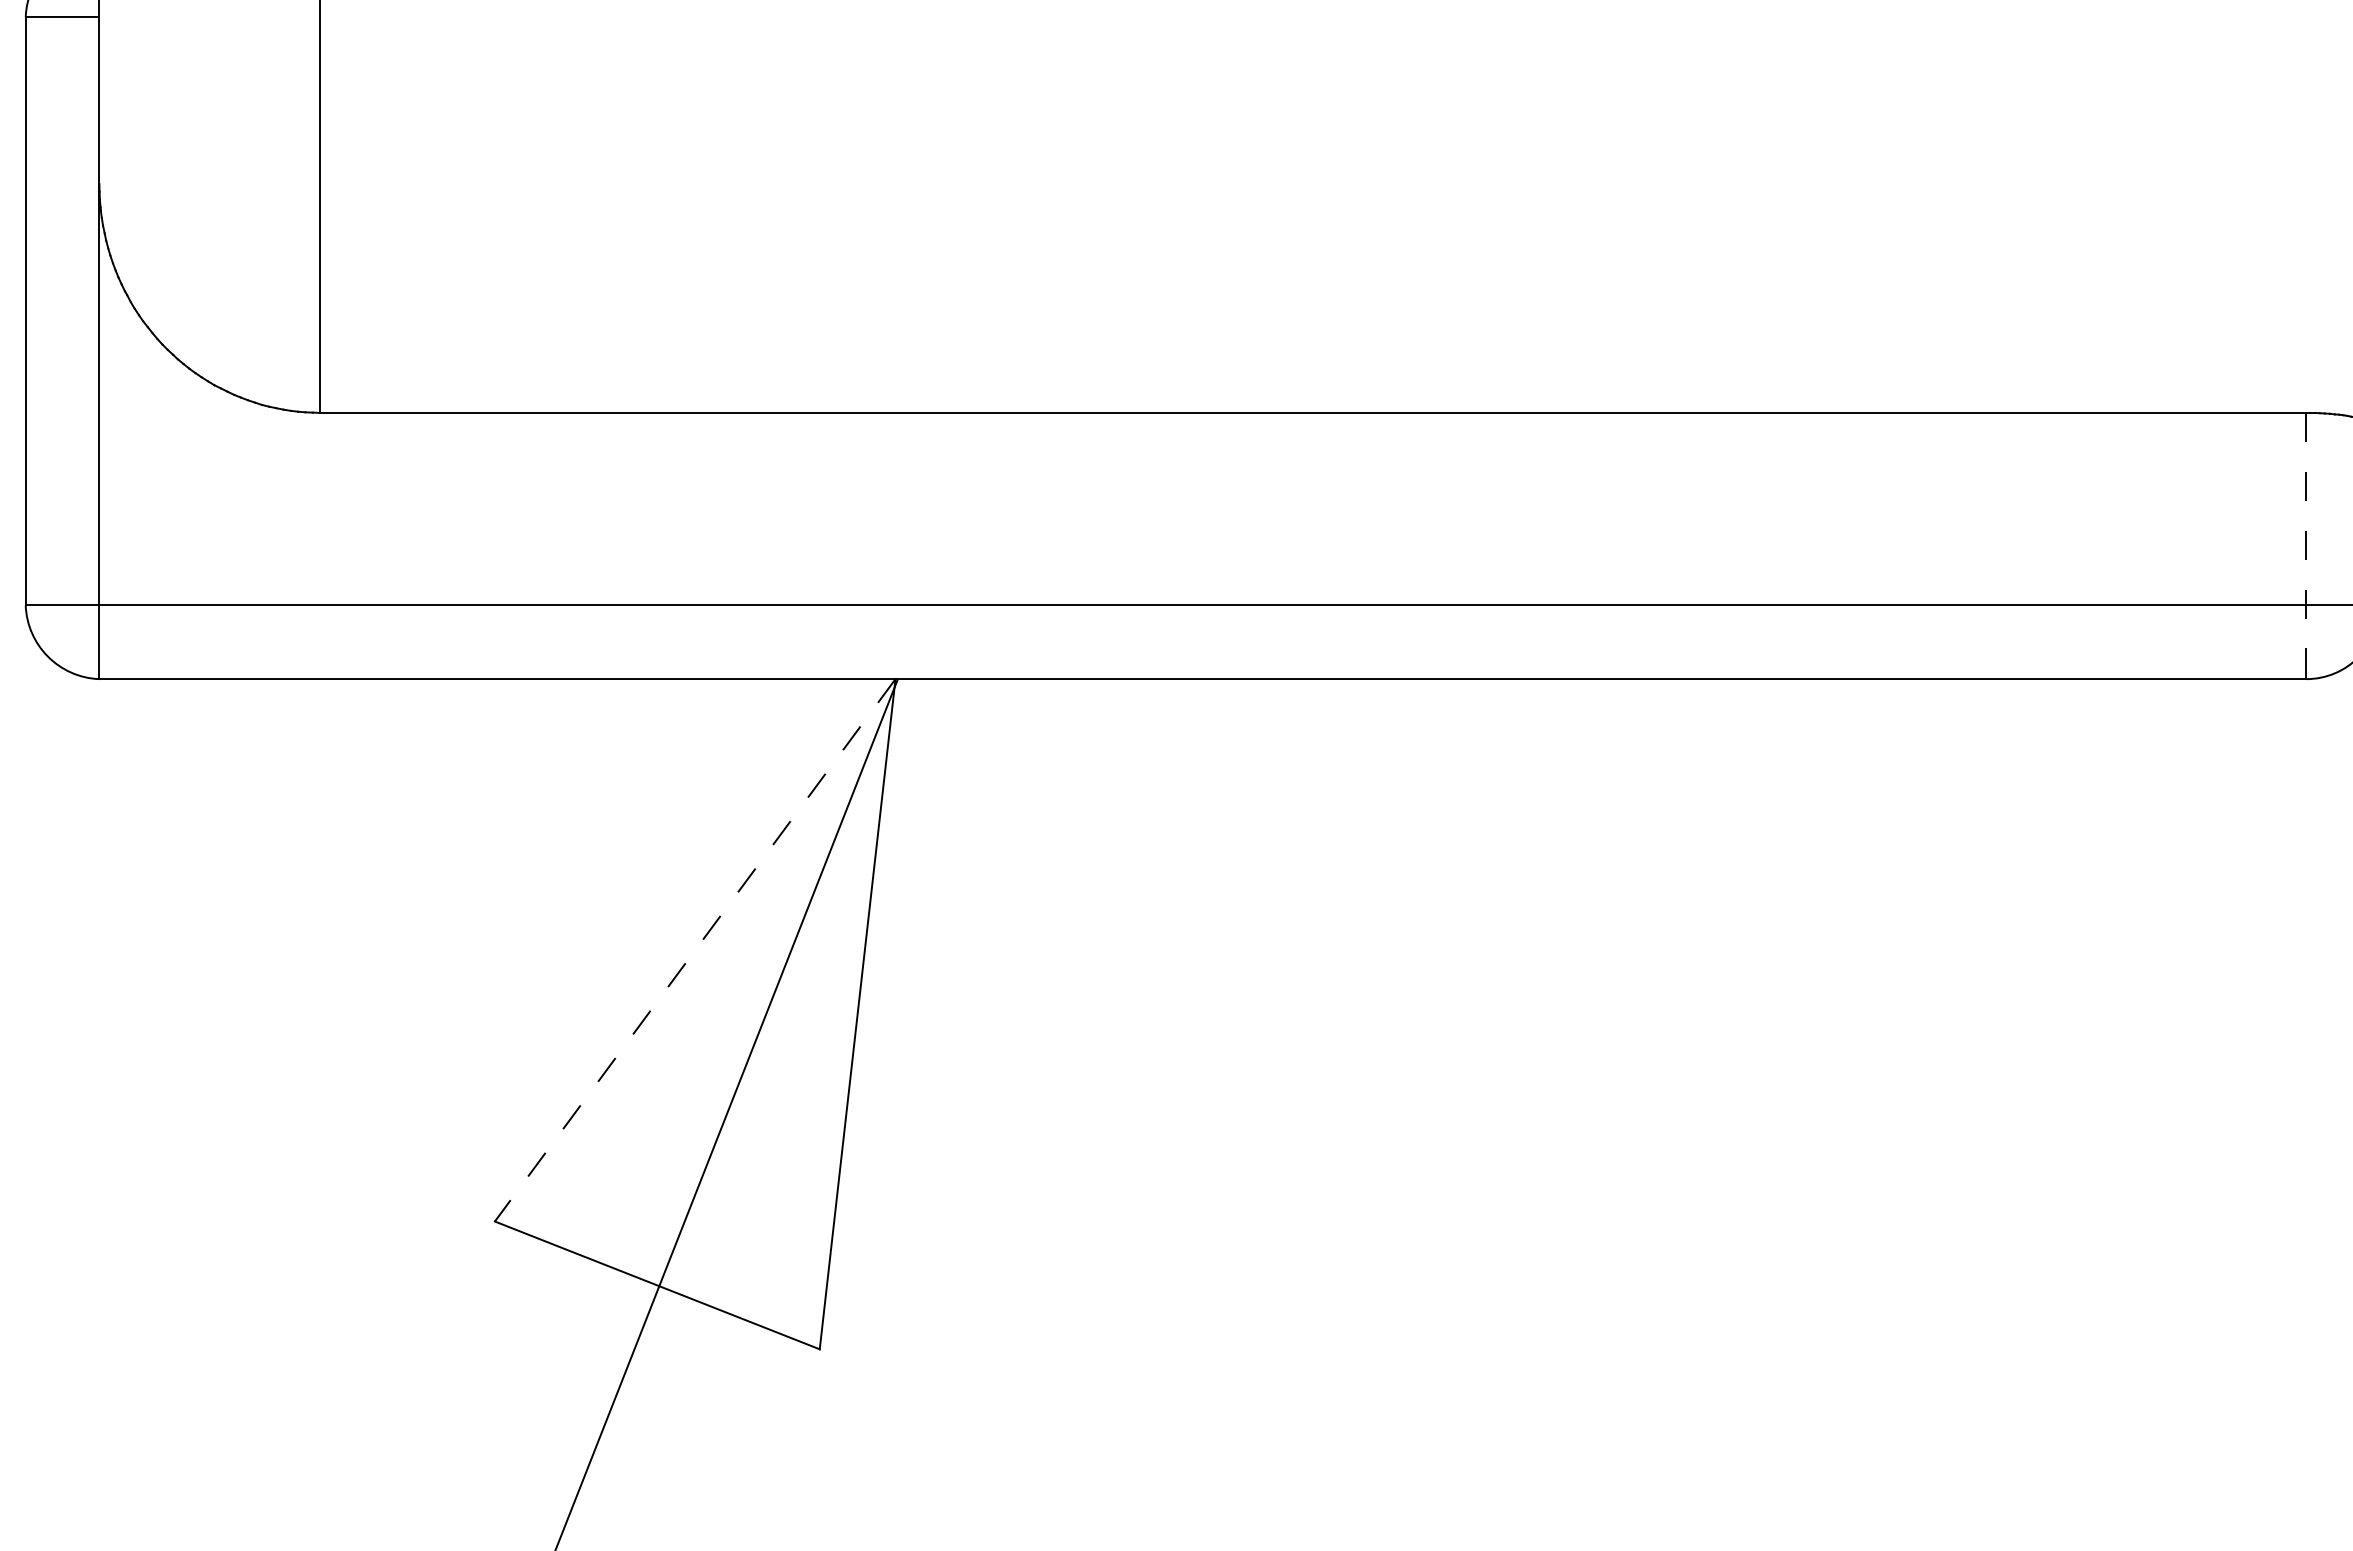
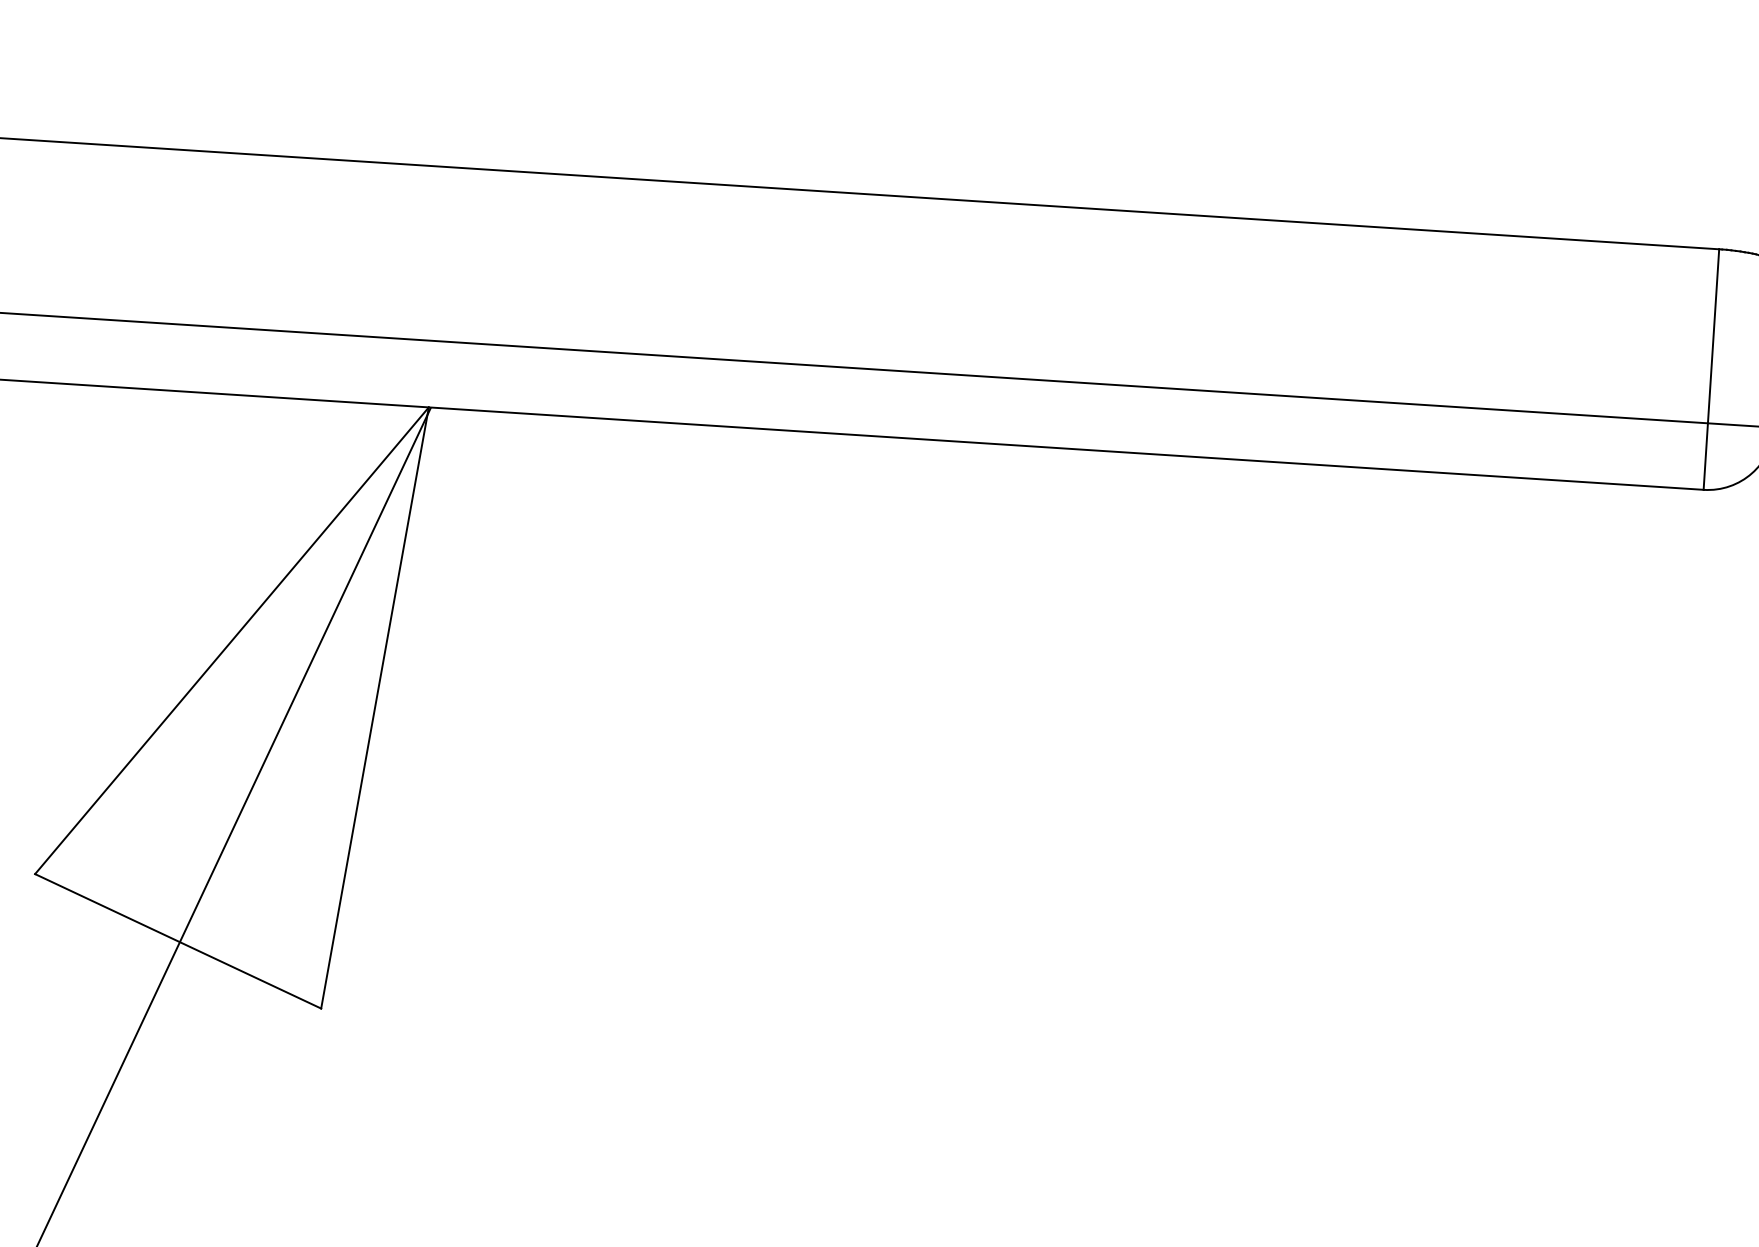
line: (2306, 546) -> (1711, 370), dashed -> solid
line: (694, 950) -> (231, 640), dashed -> solid

